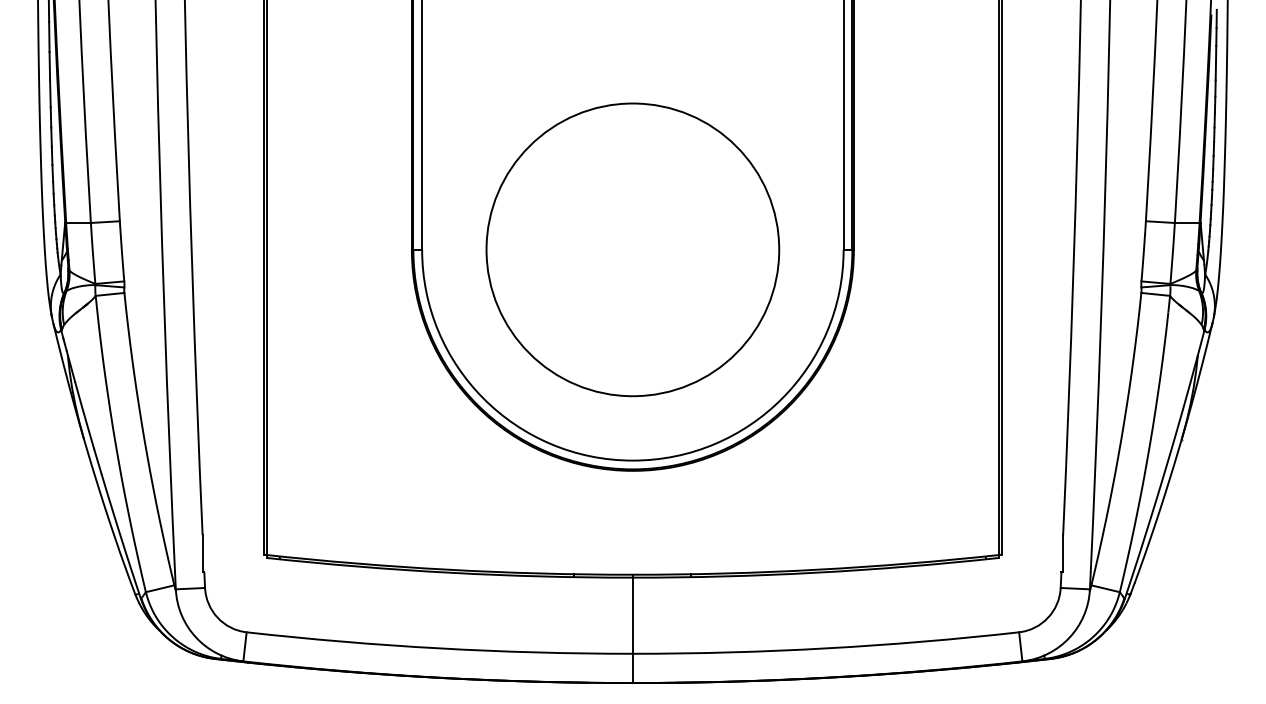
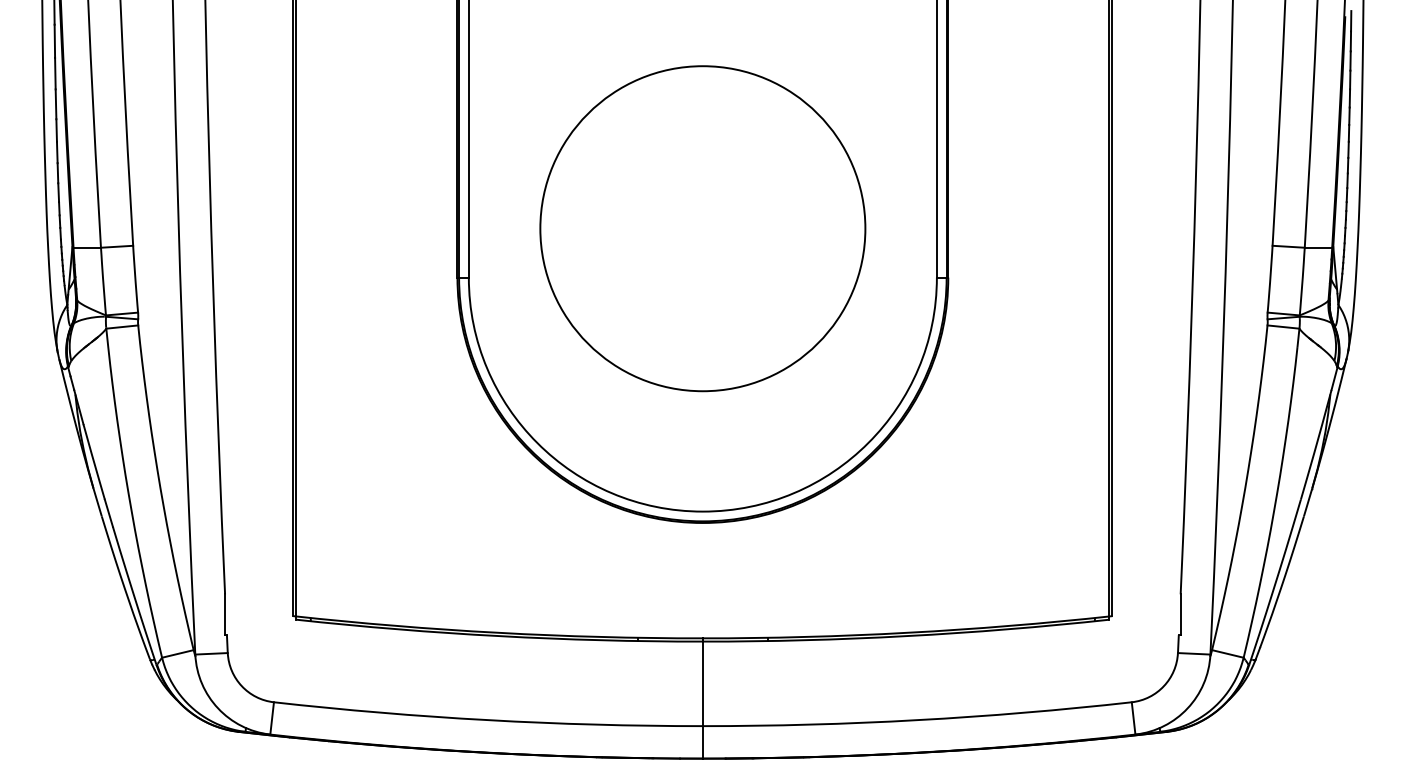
circle: (632, 249) -> (702, 228), moved

